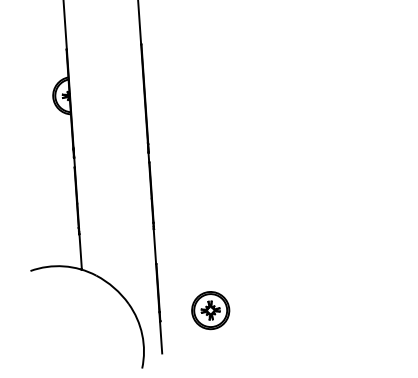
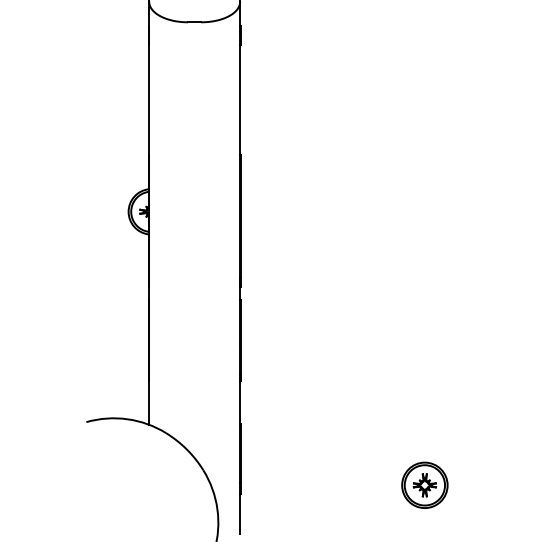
part: (210, 309) -> (424, 484), moved

